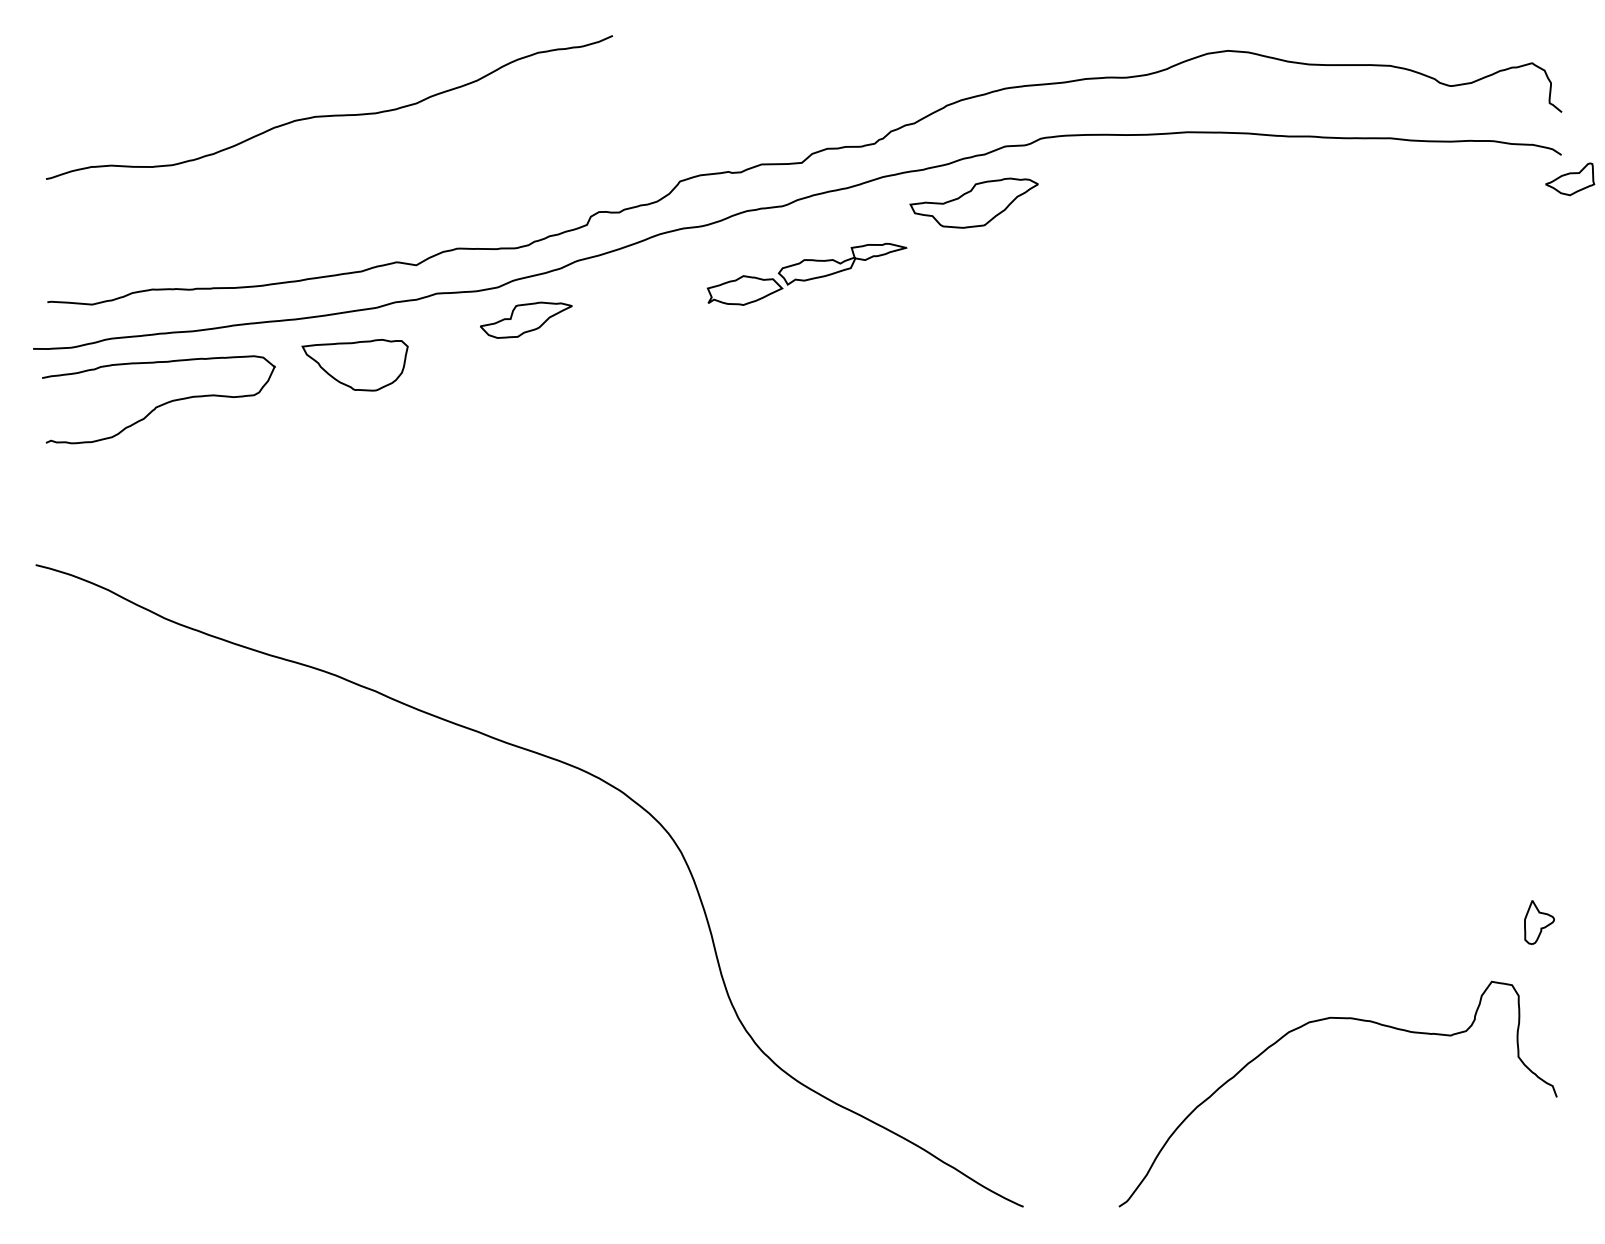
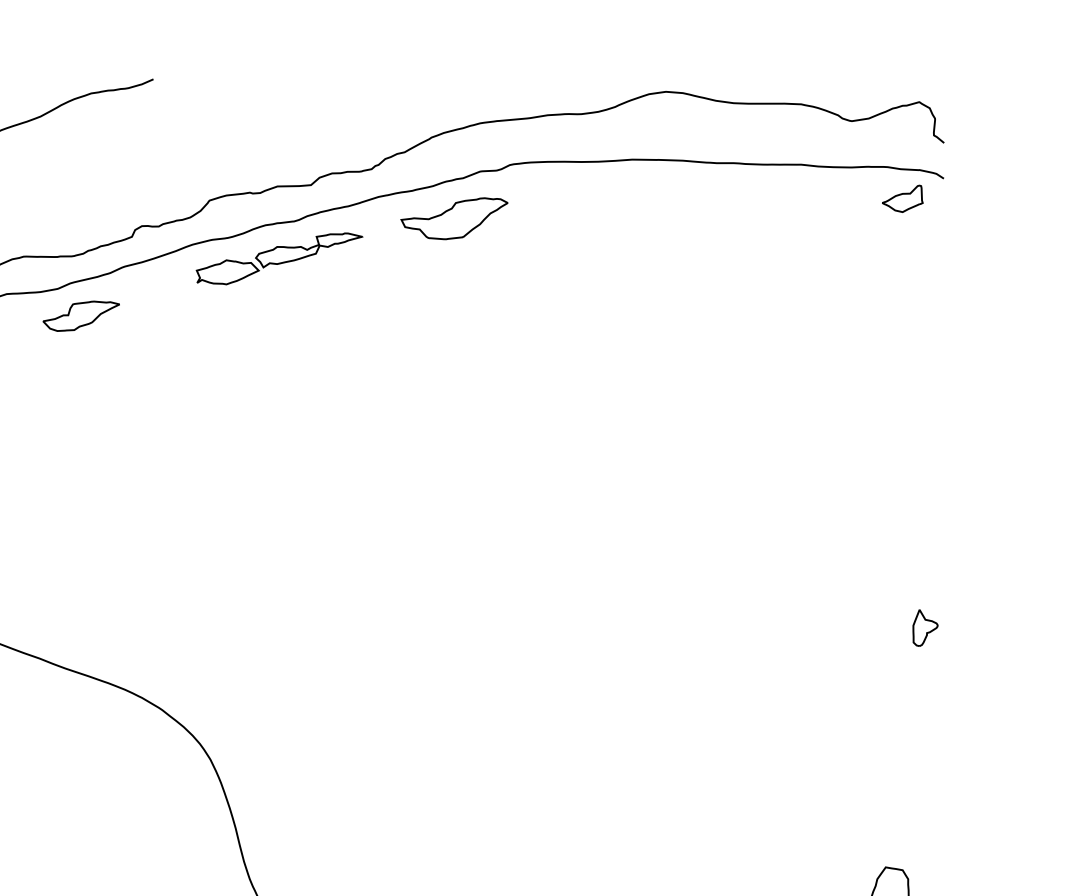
part: (1570, 179) -> (902, 199), moved
part: (806, 273) -> (279, 258), moved
part: (1539, 922) -> (925, 628), moved

